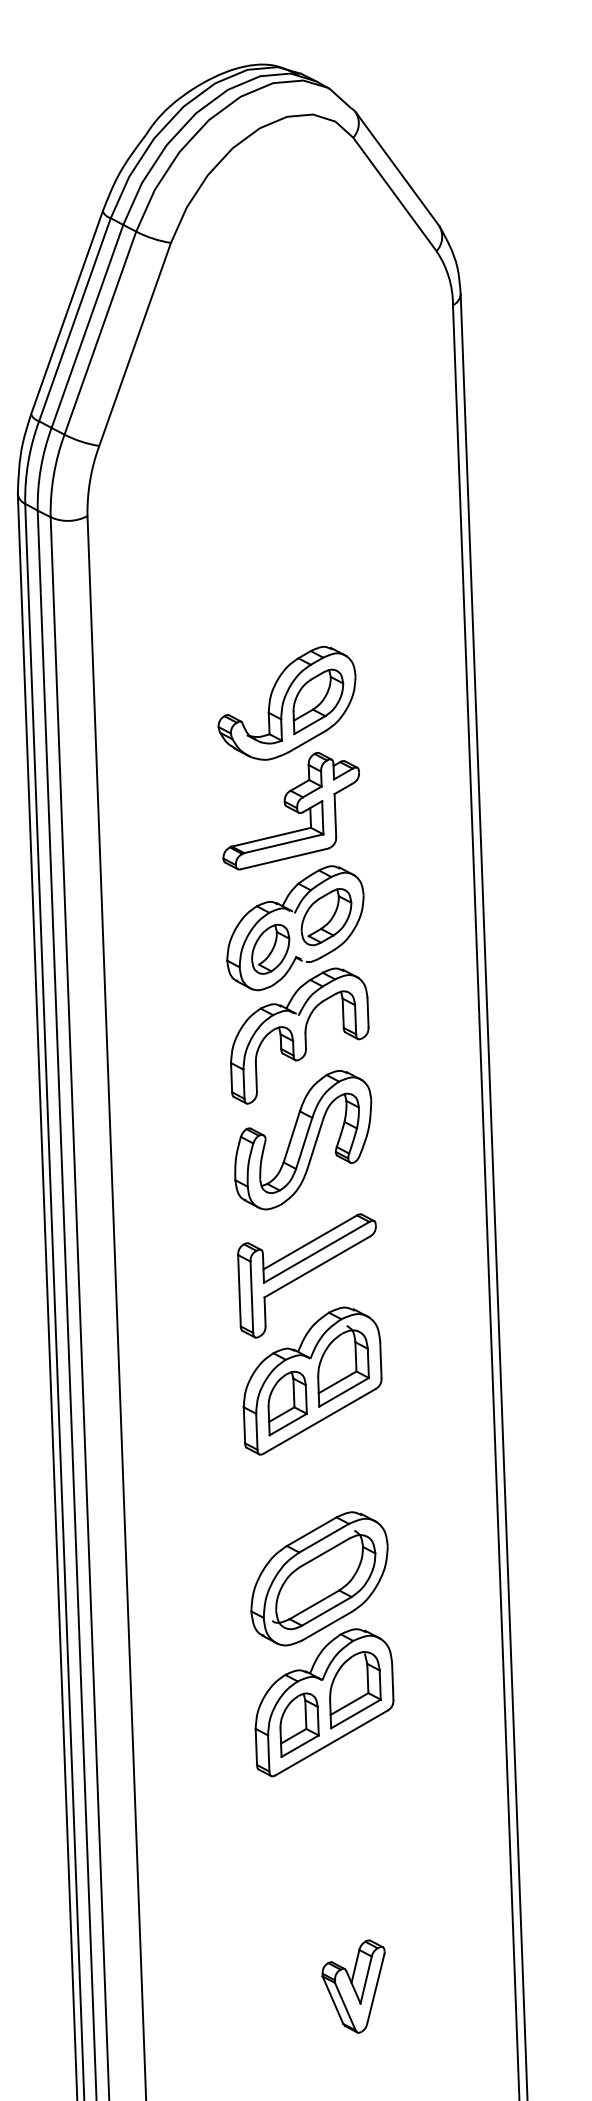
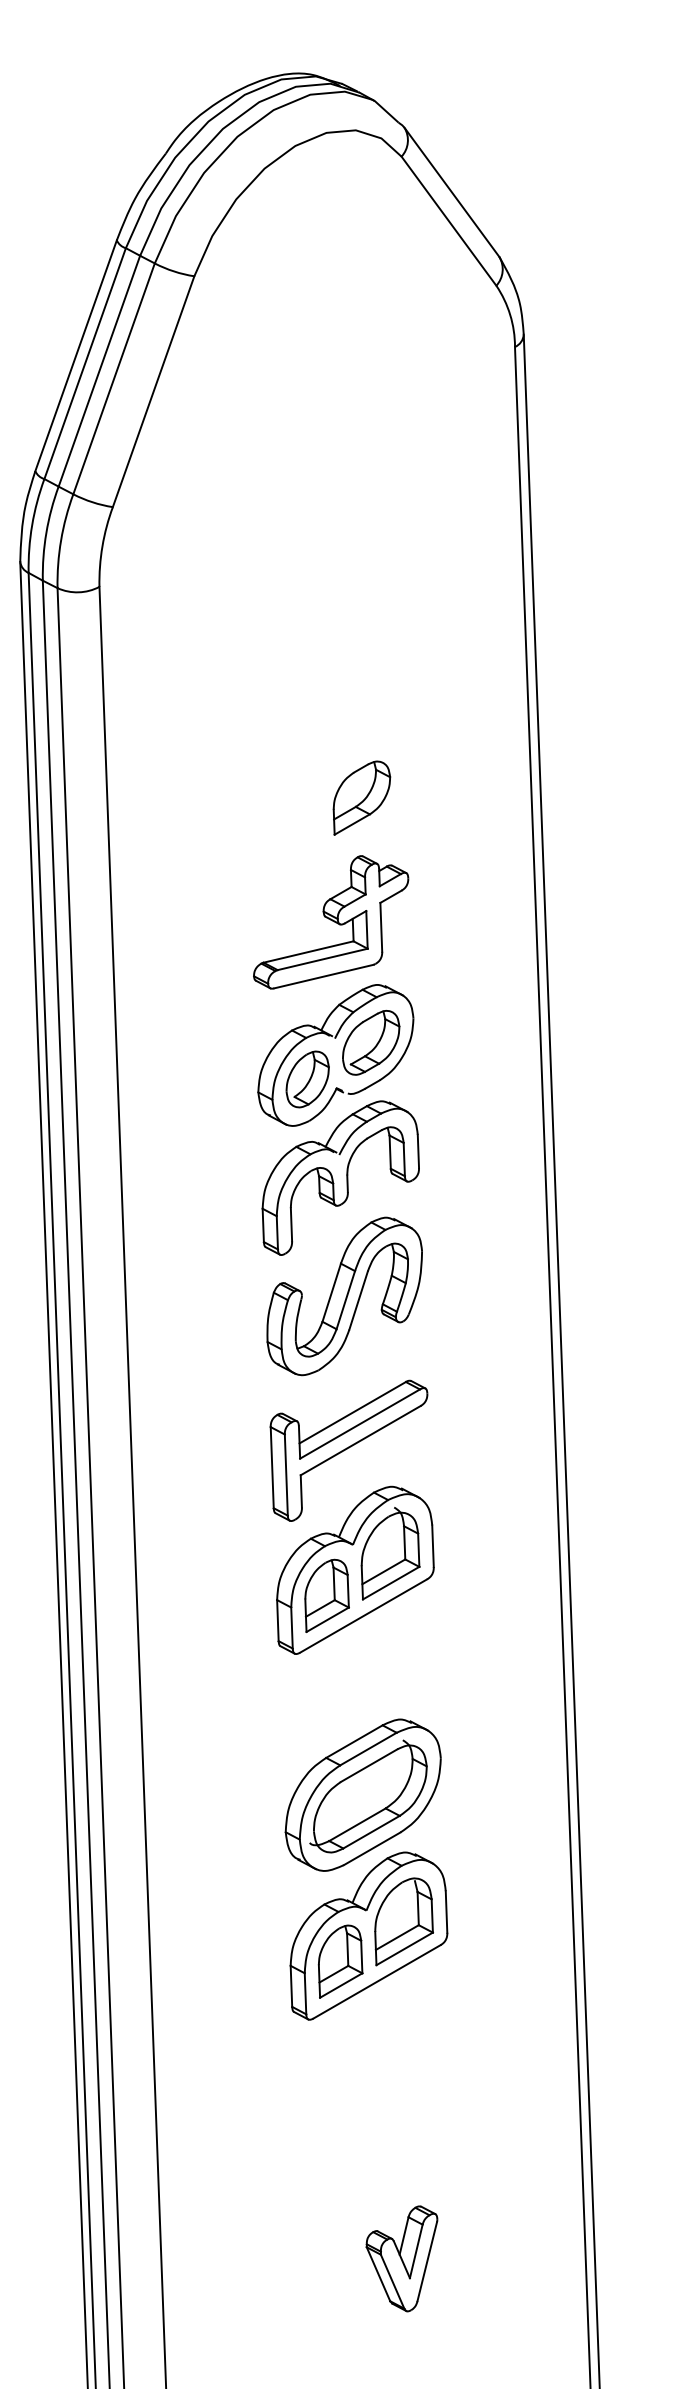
part: (286, 702) -> (325, 798), removed

